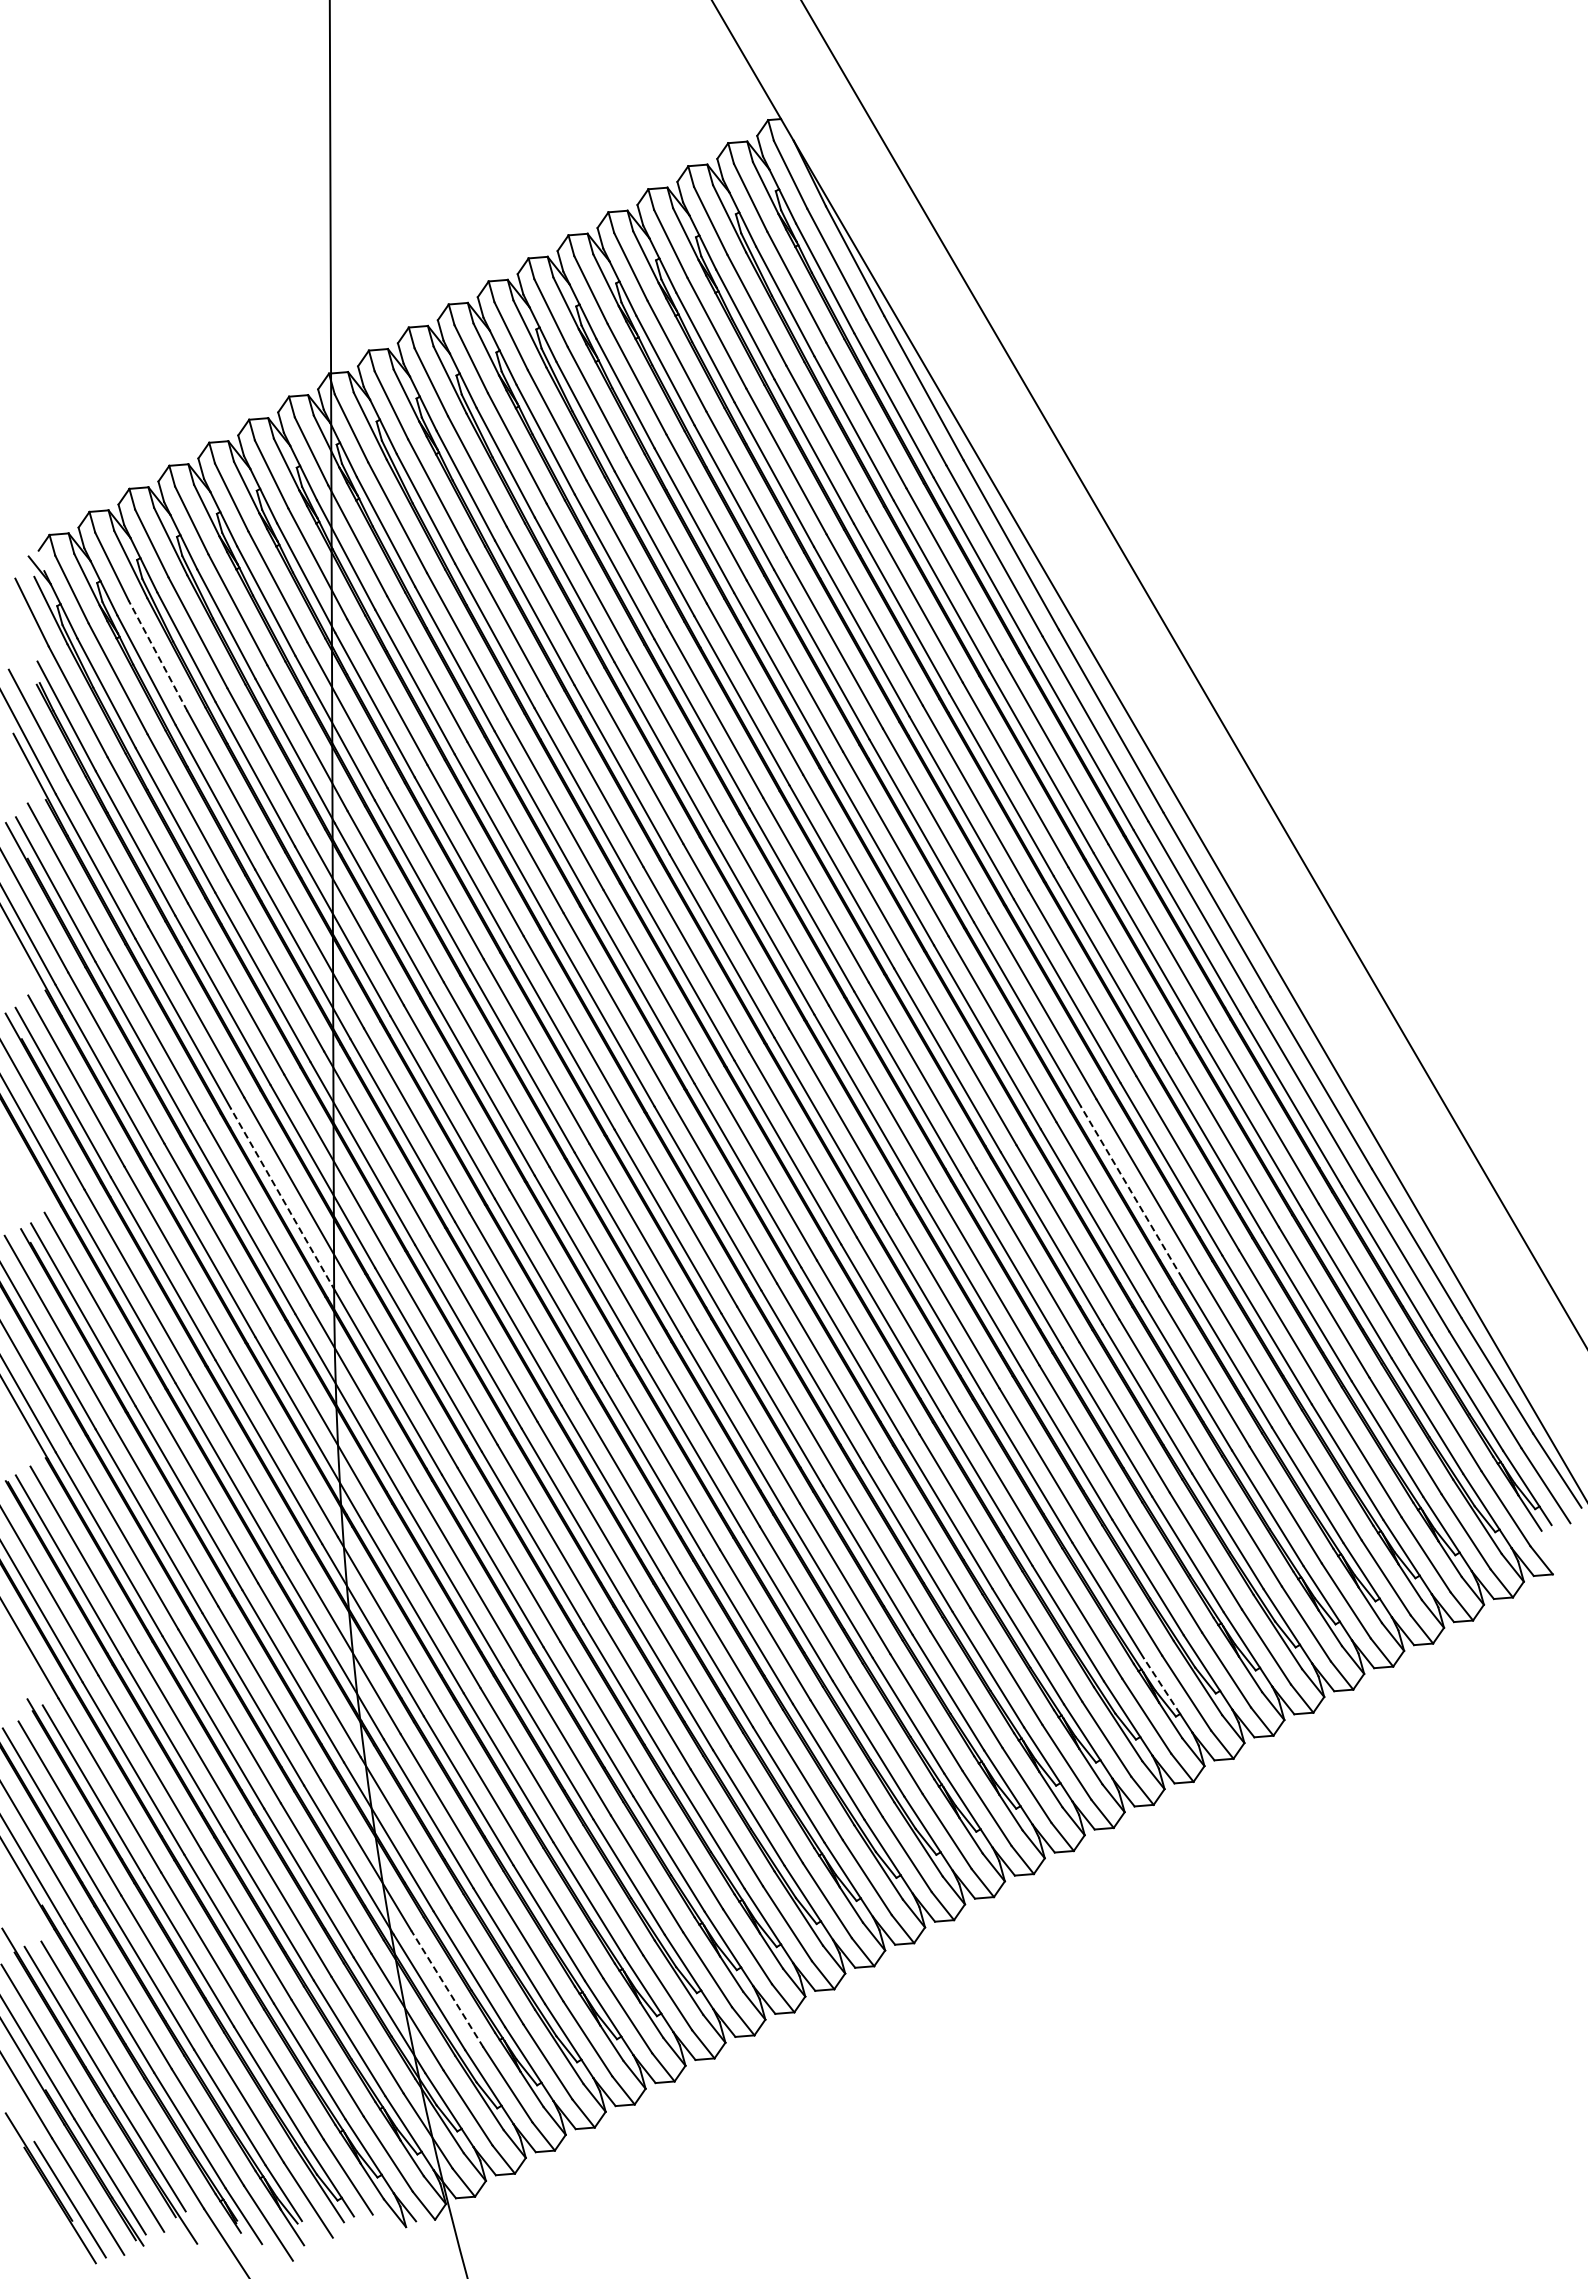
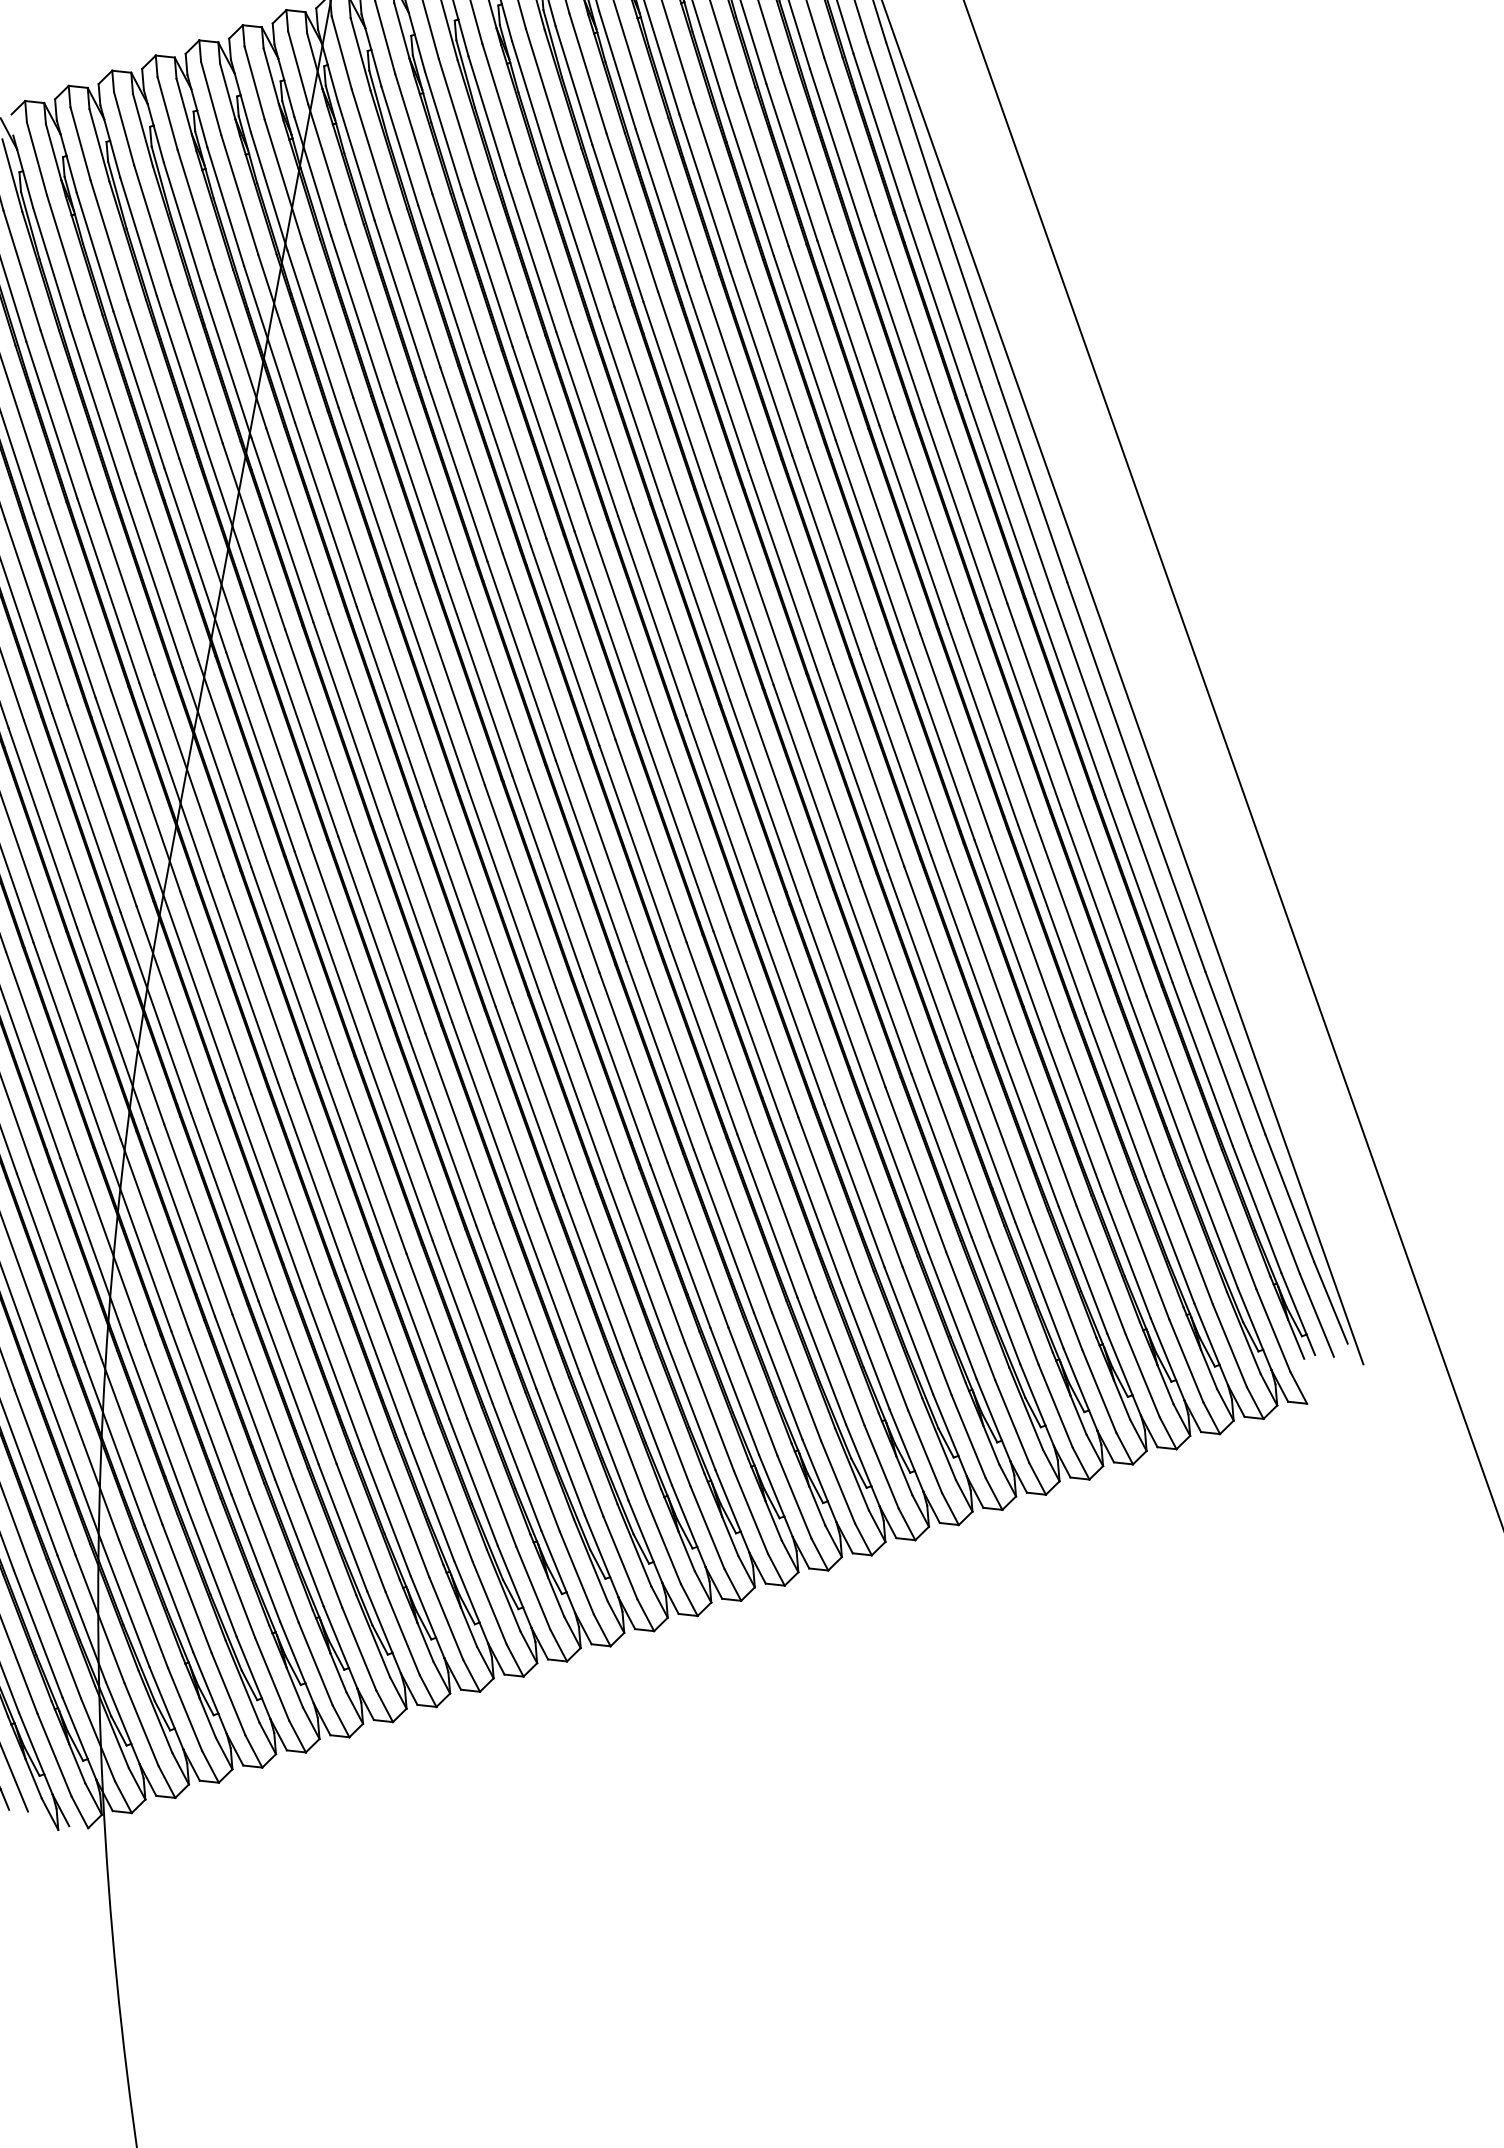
line: (158, 655) -> (109, 239), dashed -> solid
line: (1131, 1191) -> (964, 948), dashed -> solid
line: (282, 1199) -> (129, 797), dashed -> solid
line: (1161, 1685) -> (901, 1439), dashed -> solid
line: (447, 1989) -> (143, 1604), dashed -> solid

